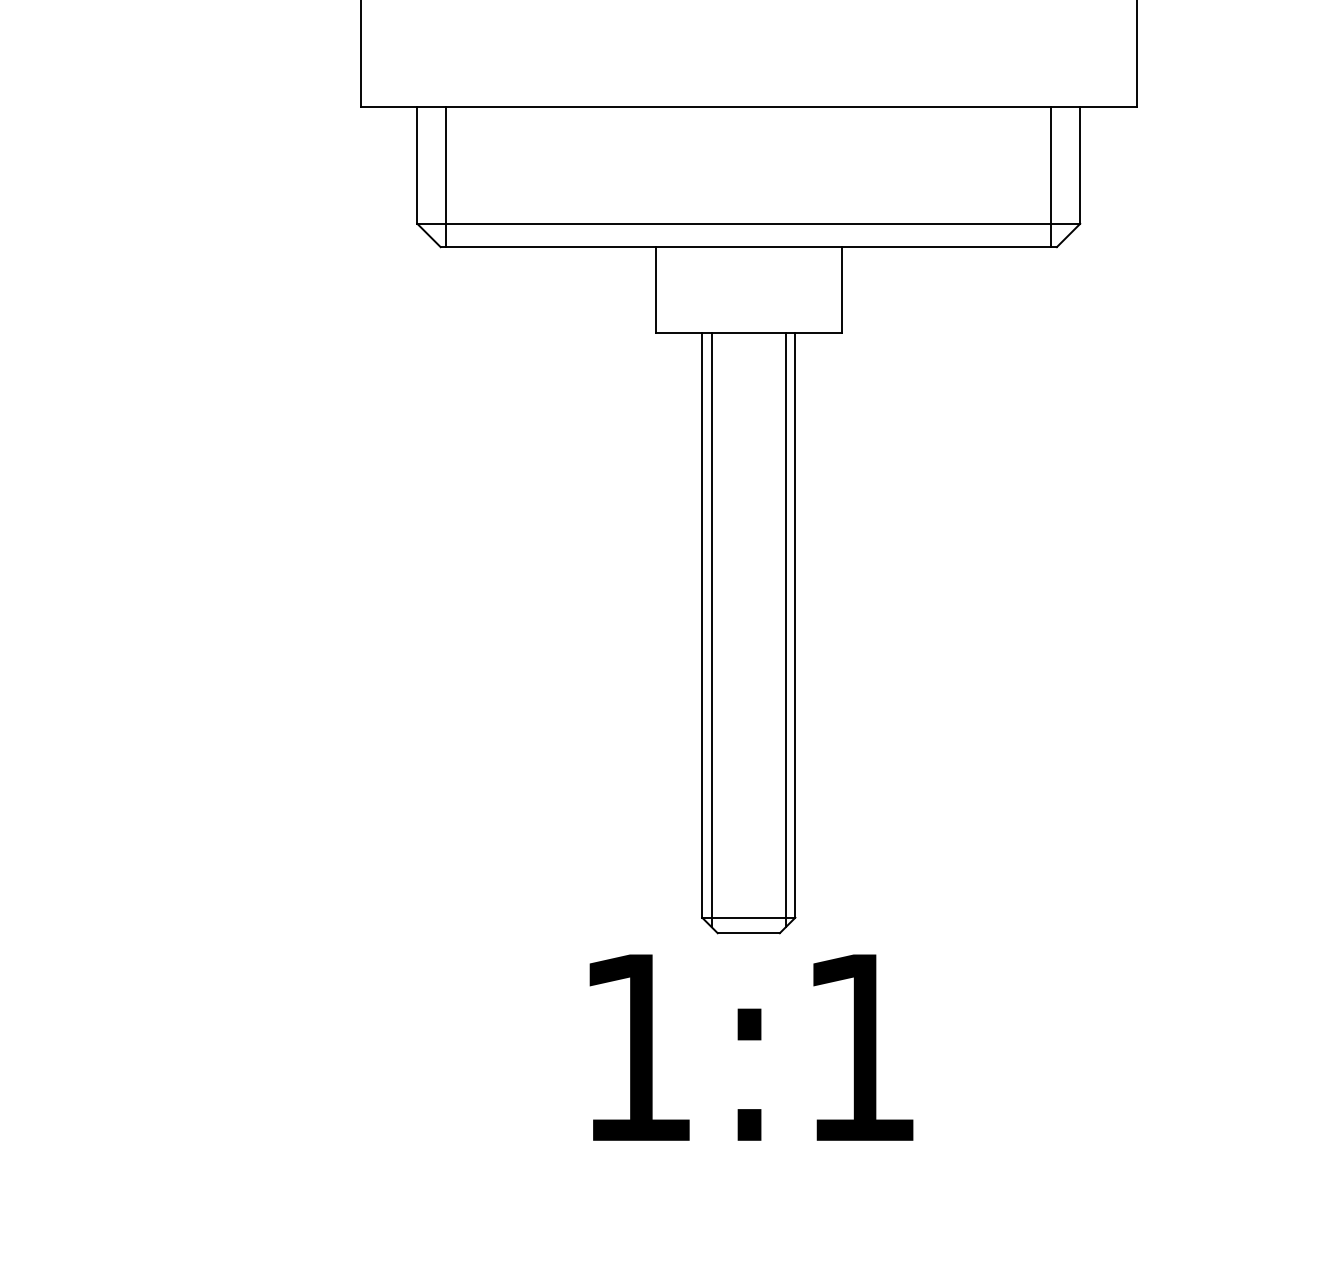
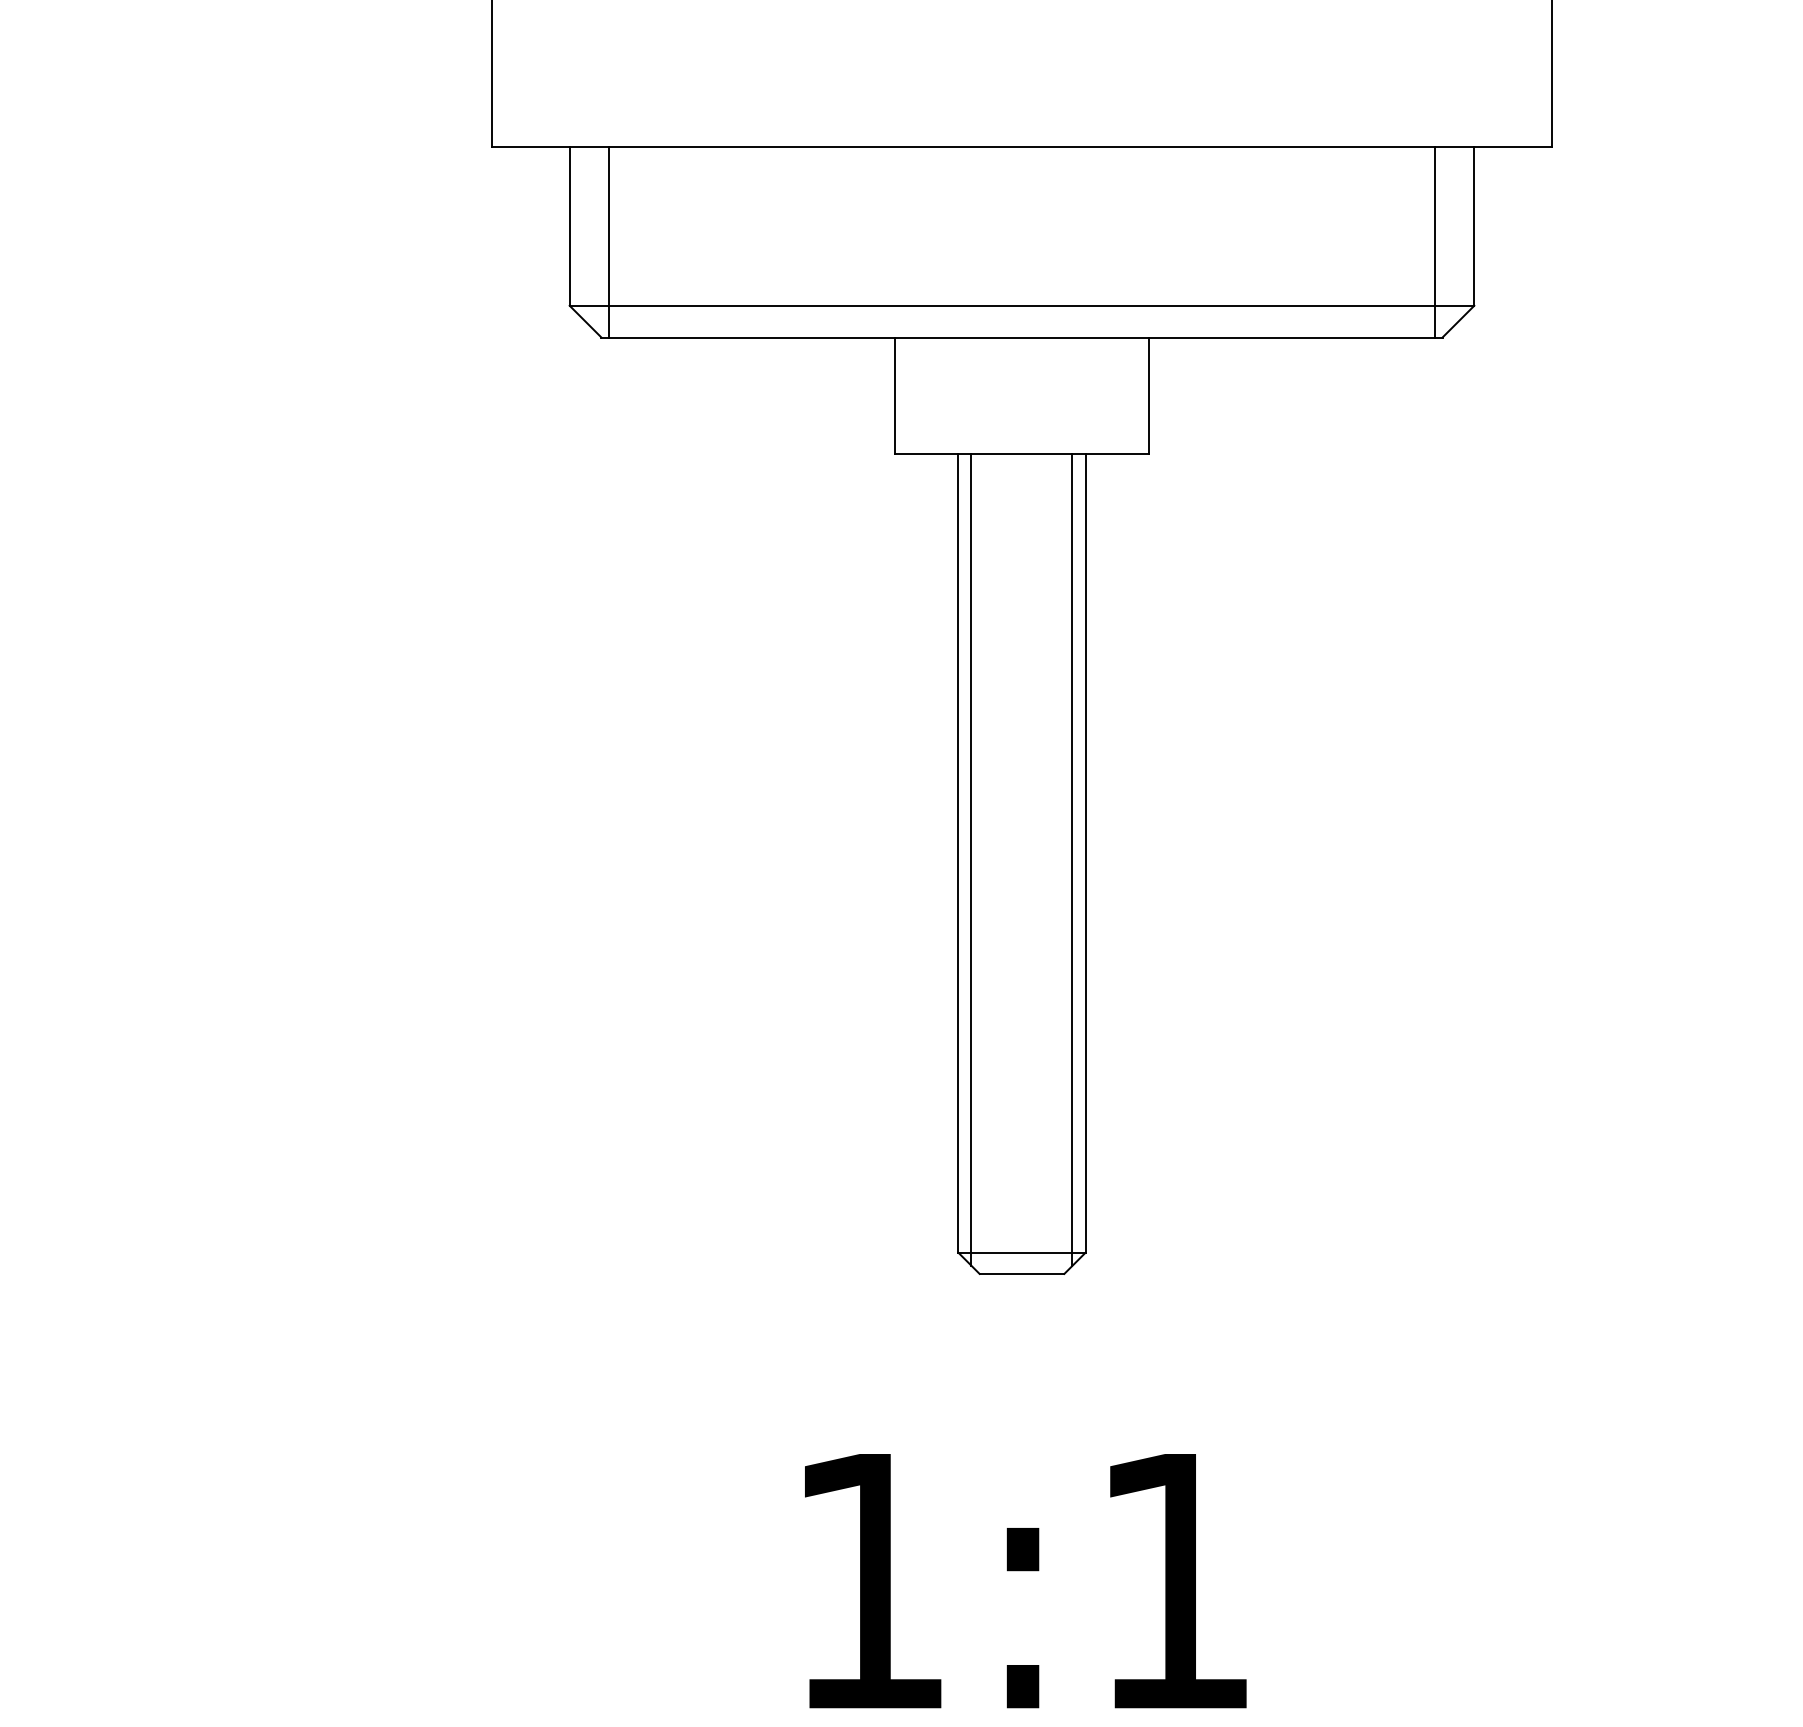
text: (751, 1047) -> (1025, 1581), moved

